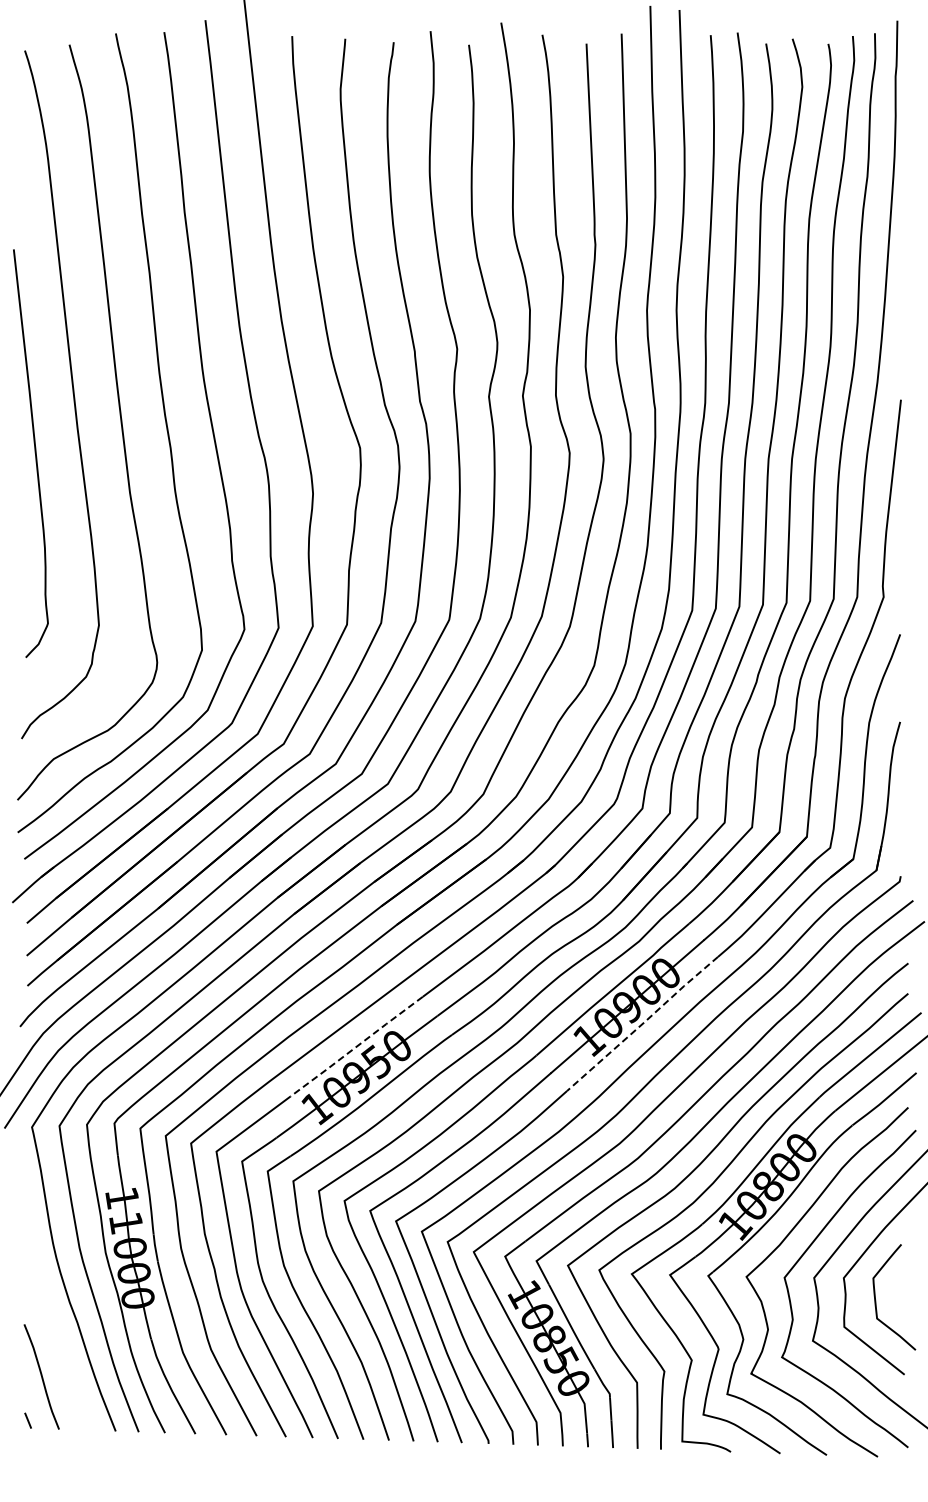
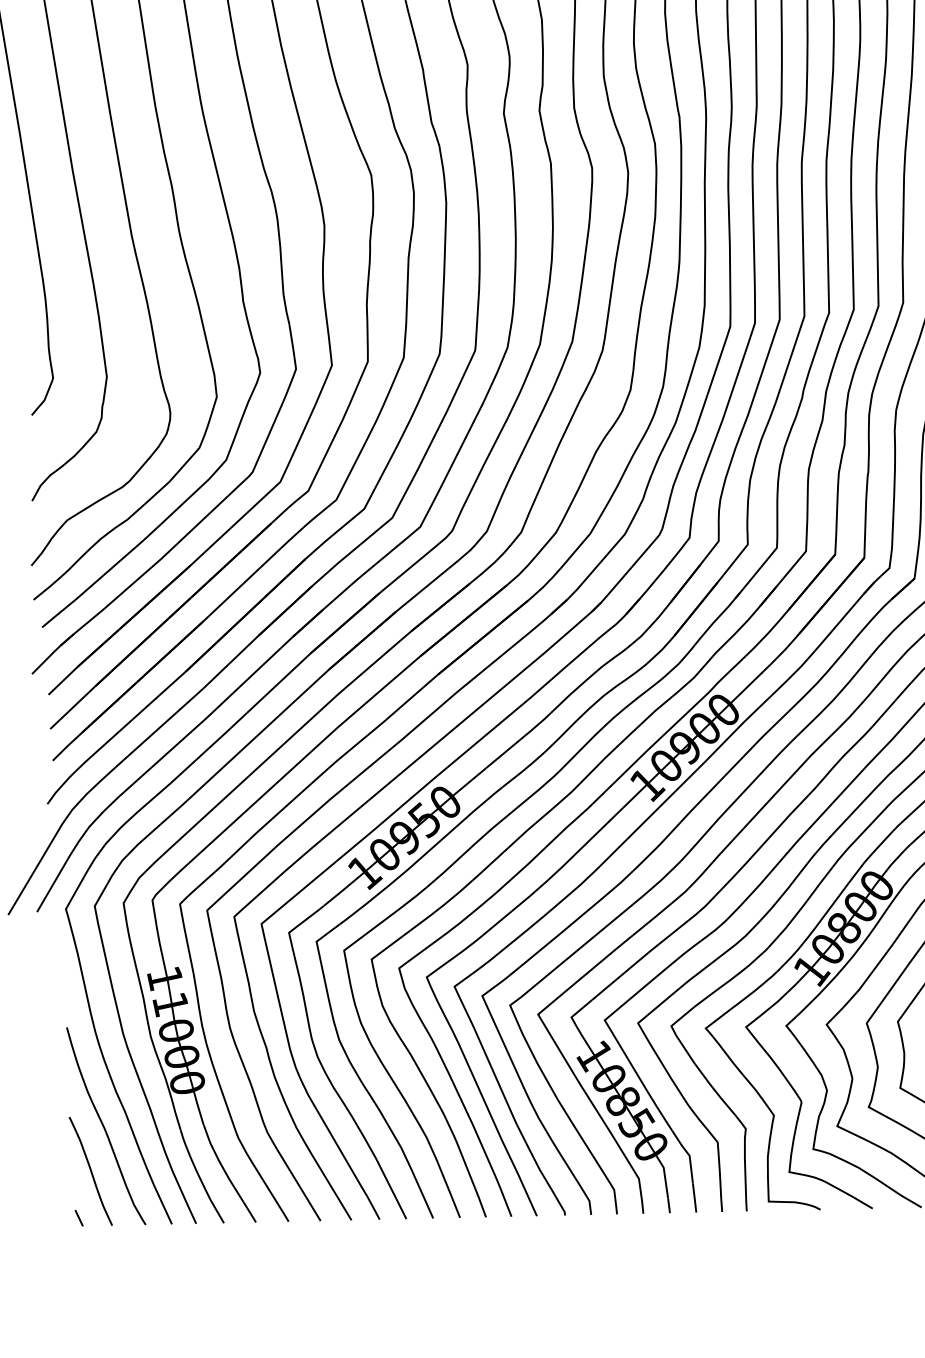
line: (643, 1023) -> (703, 763), dashed -> solid
line: (356, 1047) -> (402, 806), dashed -> solid
curve: (57, 1335) -> (105, 1126), added

